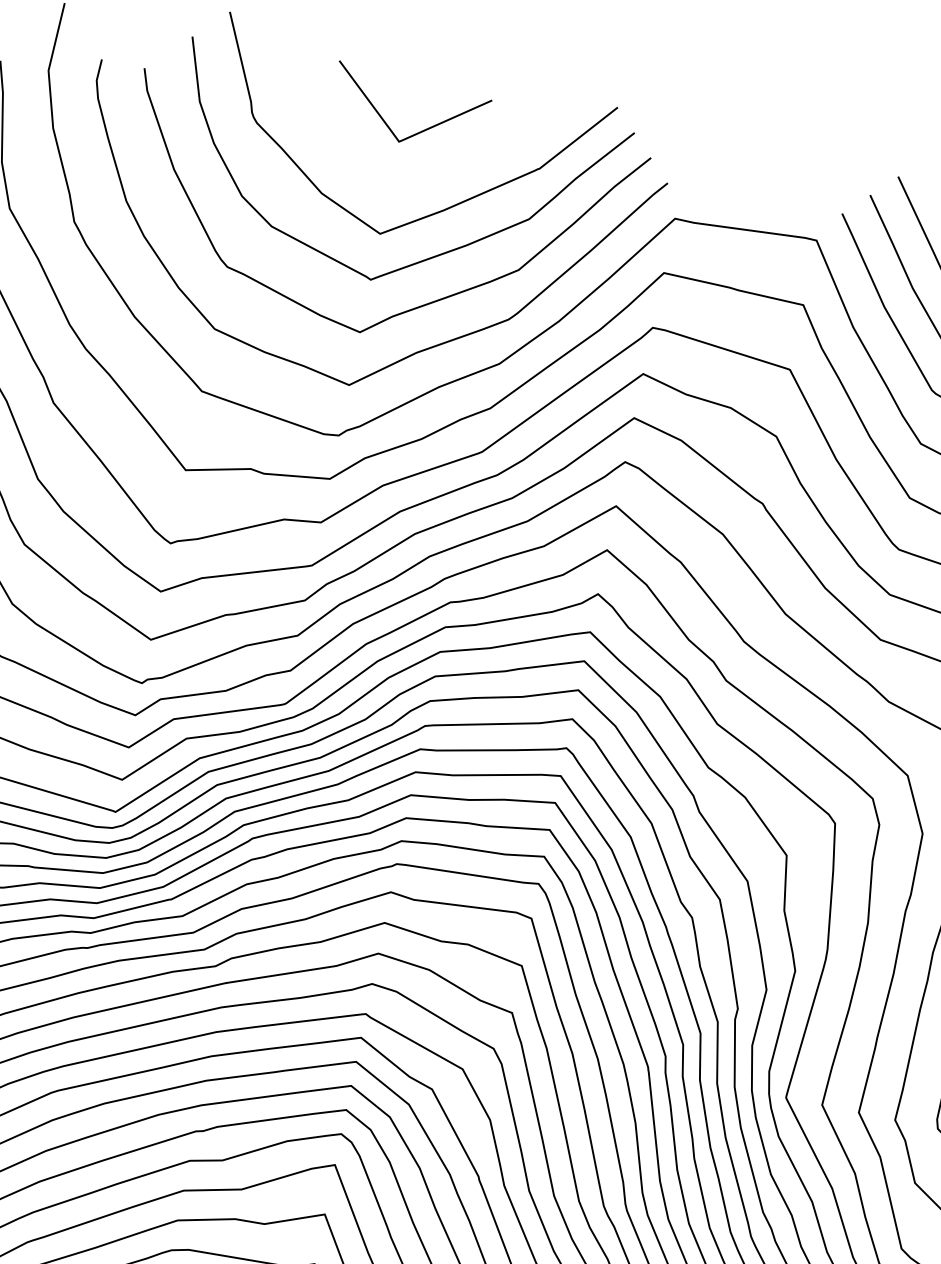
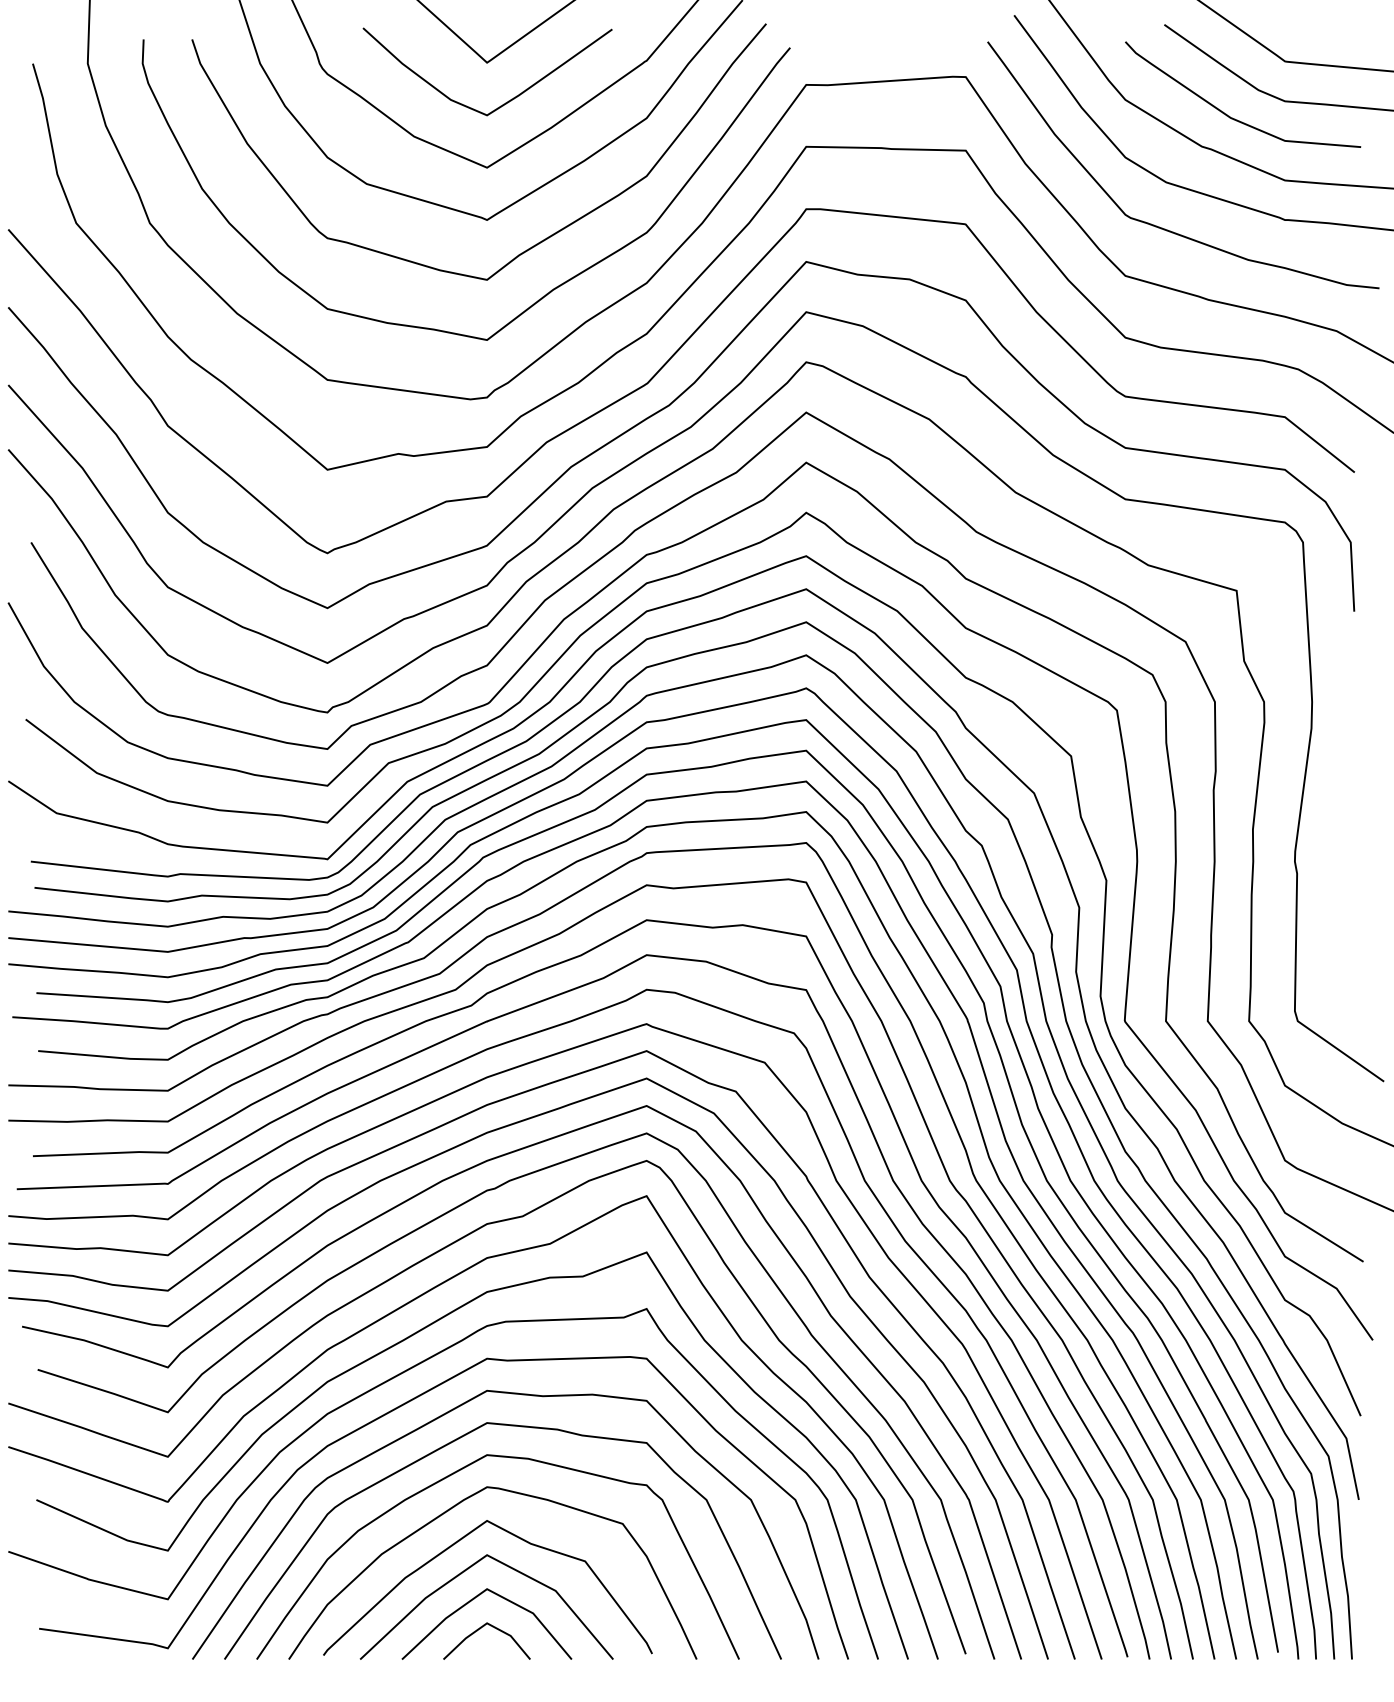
curve: (411, 178) -> (508, 100), added

